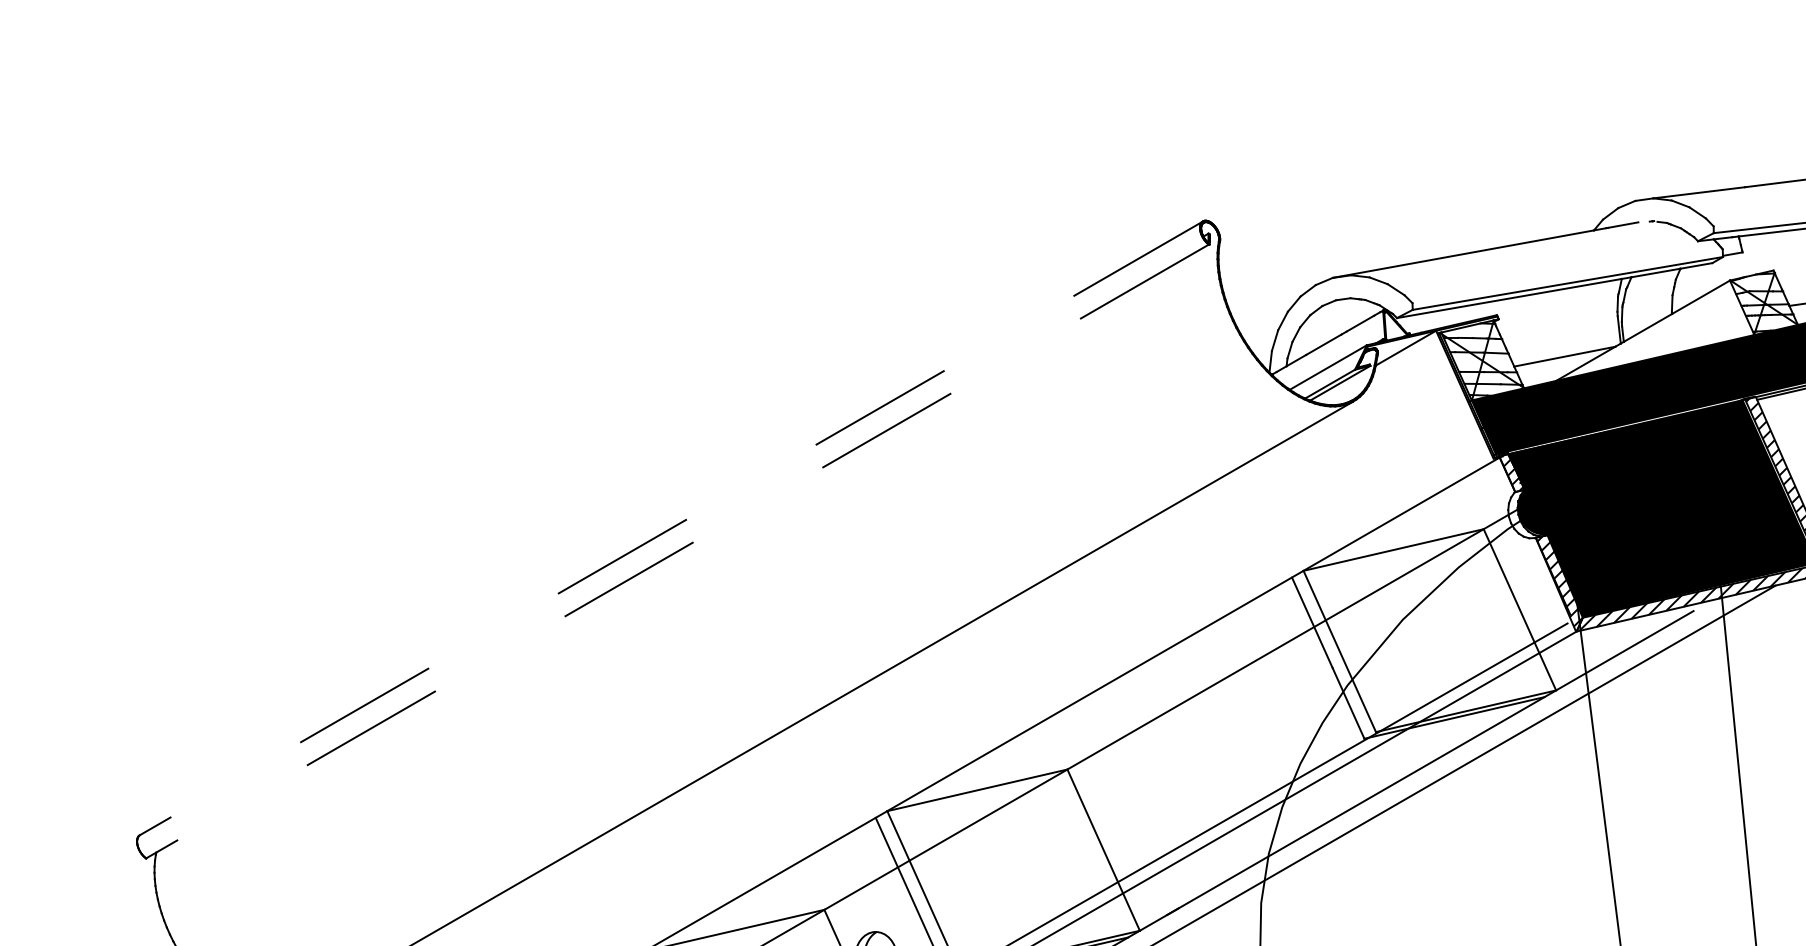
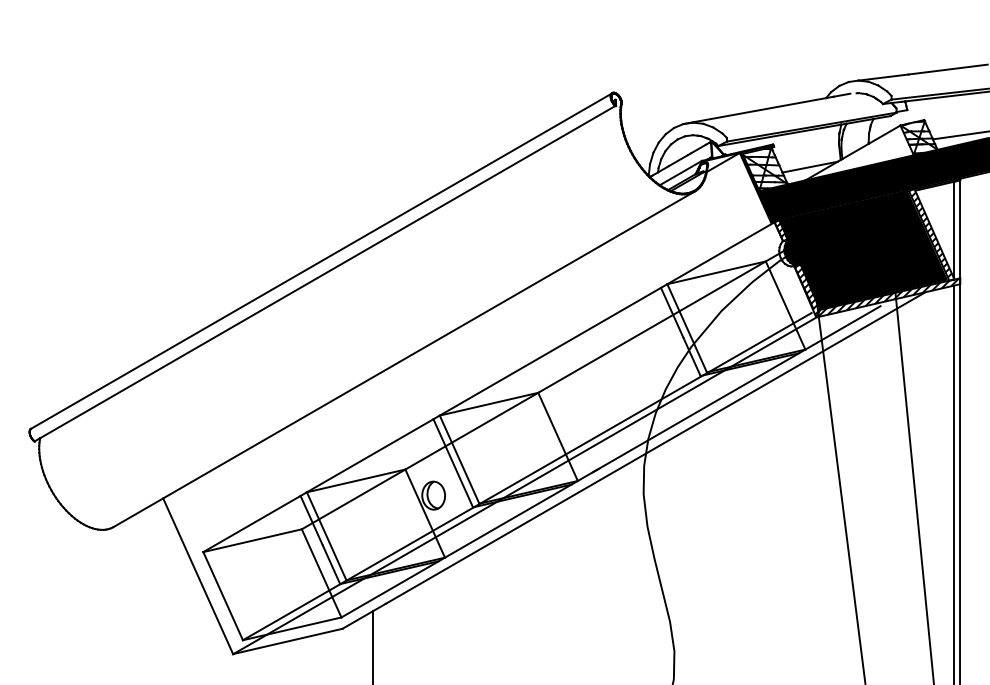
line: (670, 529) -> (321, 261), dashed -> solid
line: (681, 549) -> (327, 272), dashed -> solid

